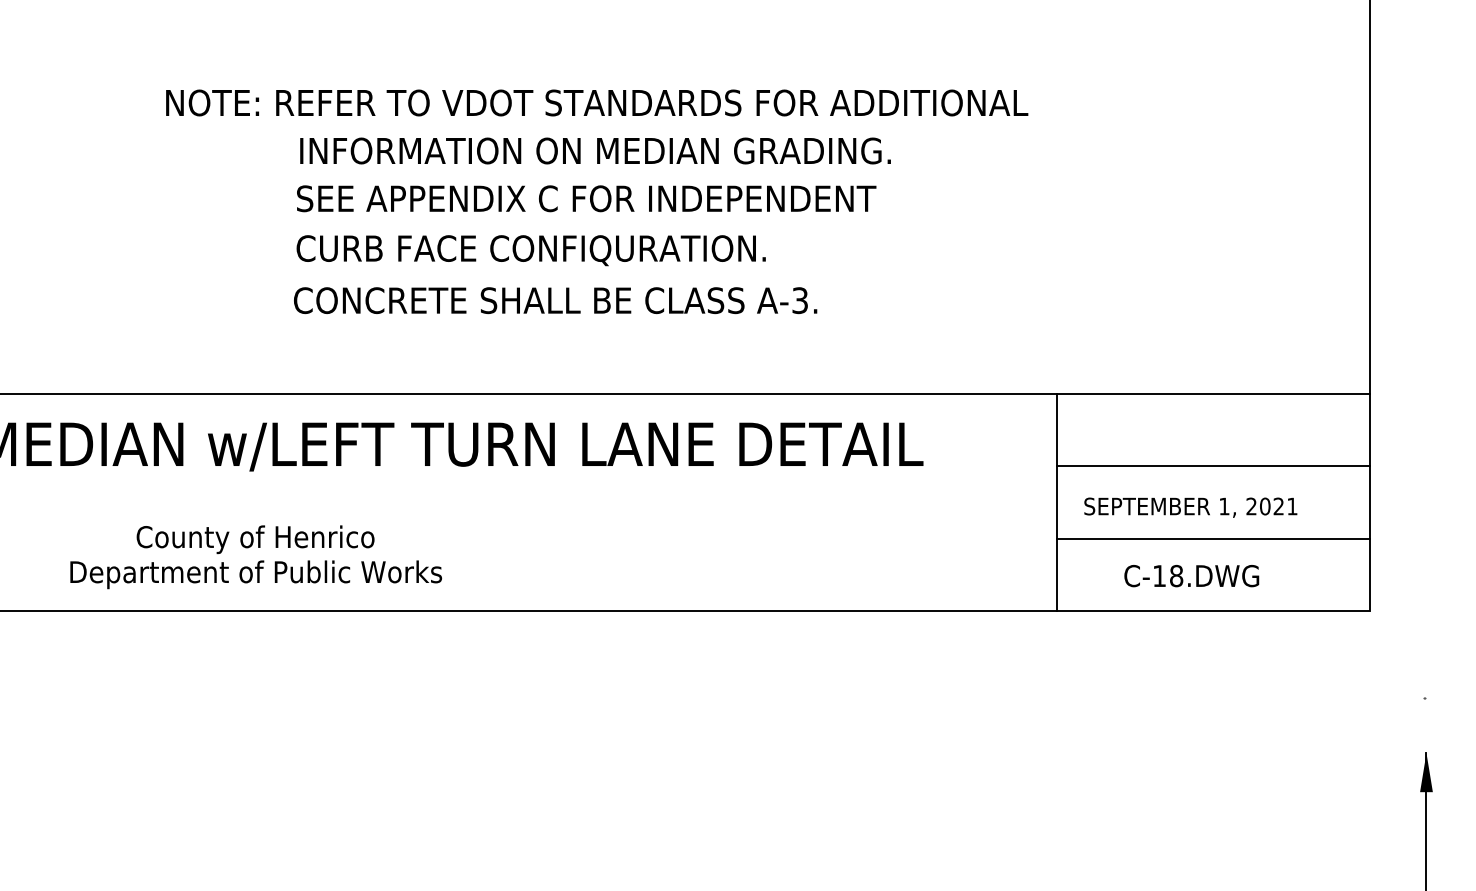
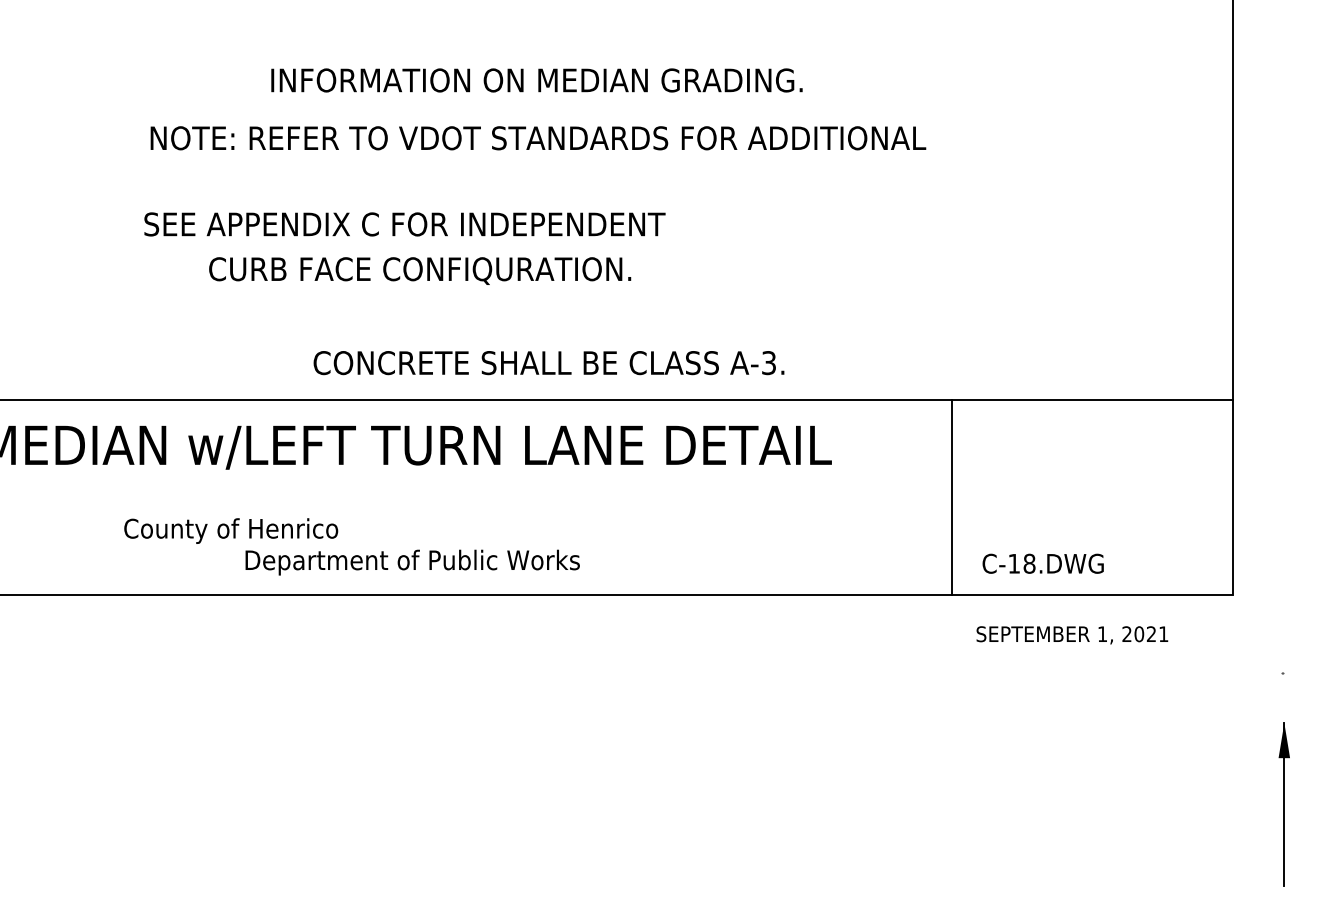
text: (595, 151) -> (536, 80), moved
text: (586, 198) -> (404, 224), moved
text: (531, 249) -> (420, 270), moved
text: (555, 301) -> (548, 363), moved
line: (1213, 466) -> (1092, 465), removed
text: (1190, 507) -> (1072, 635), moved
line: (1213, 539) -> (1092, 530), removed
text: (255, 574) -> (412, 562), moved
text: (1190, 575) -> (1042, 563), moved

